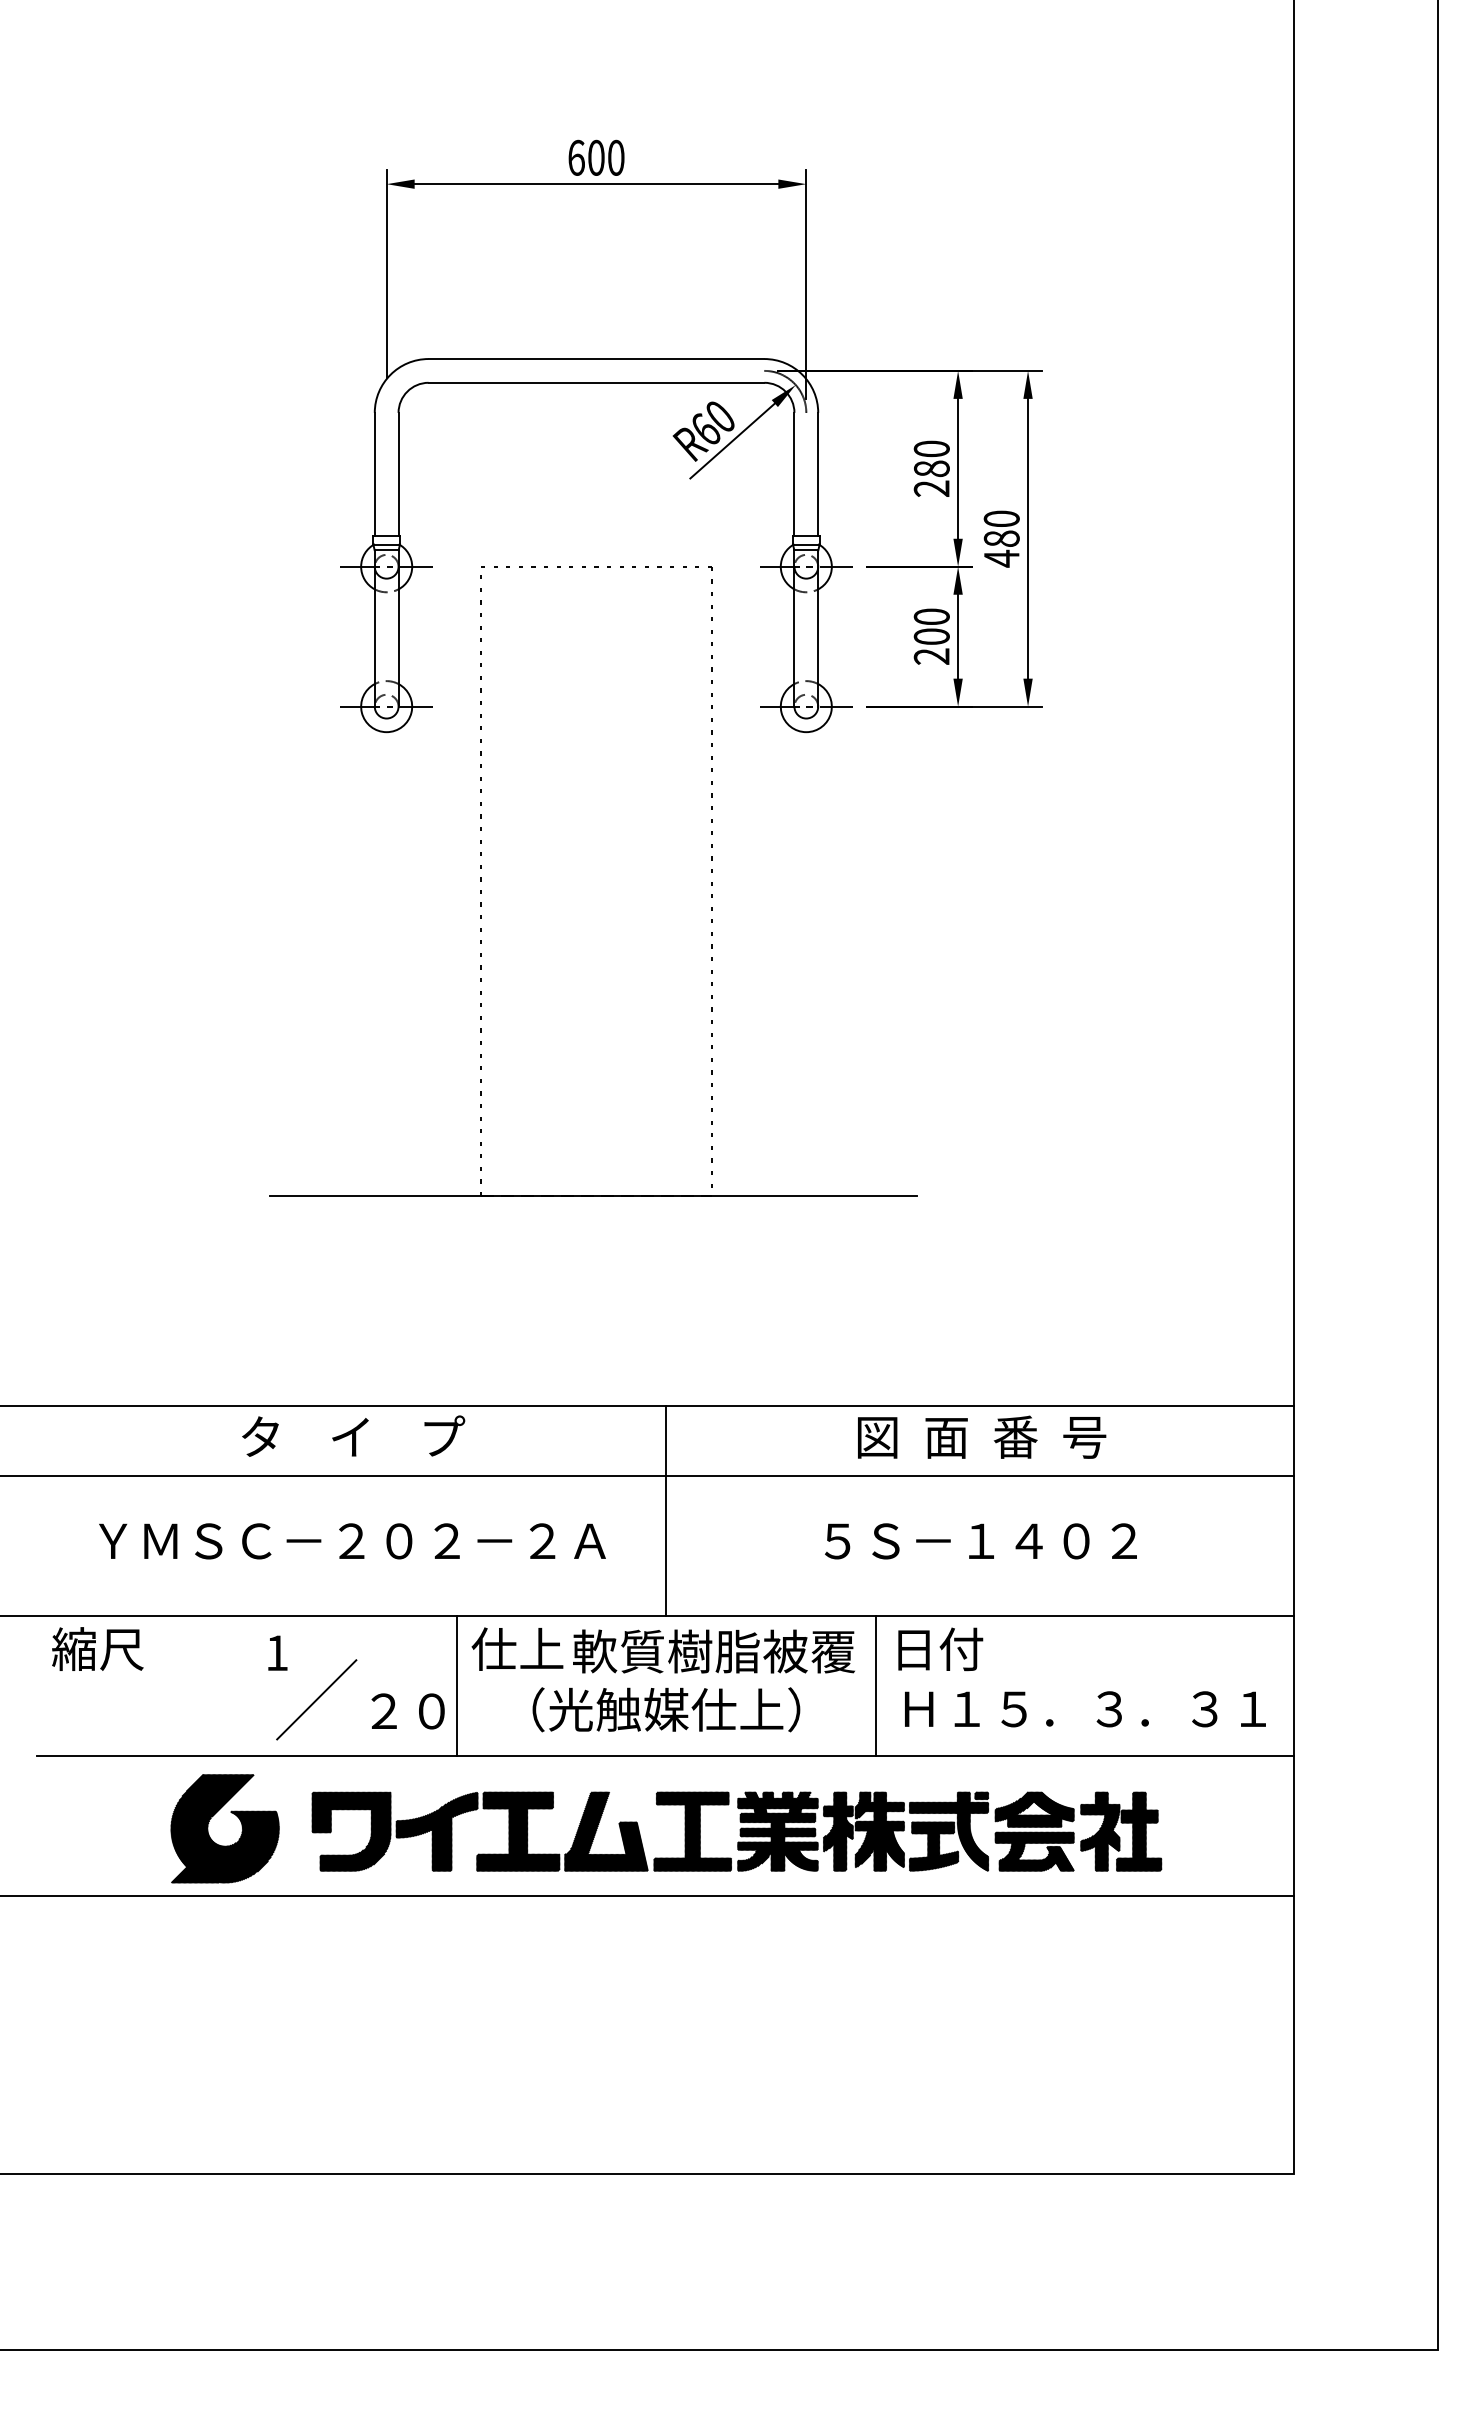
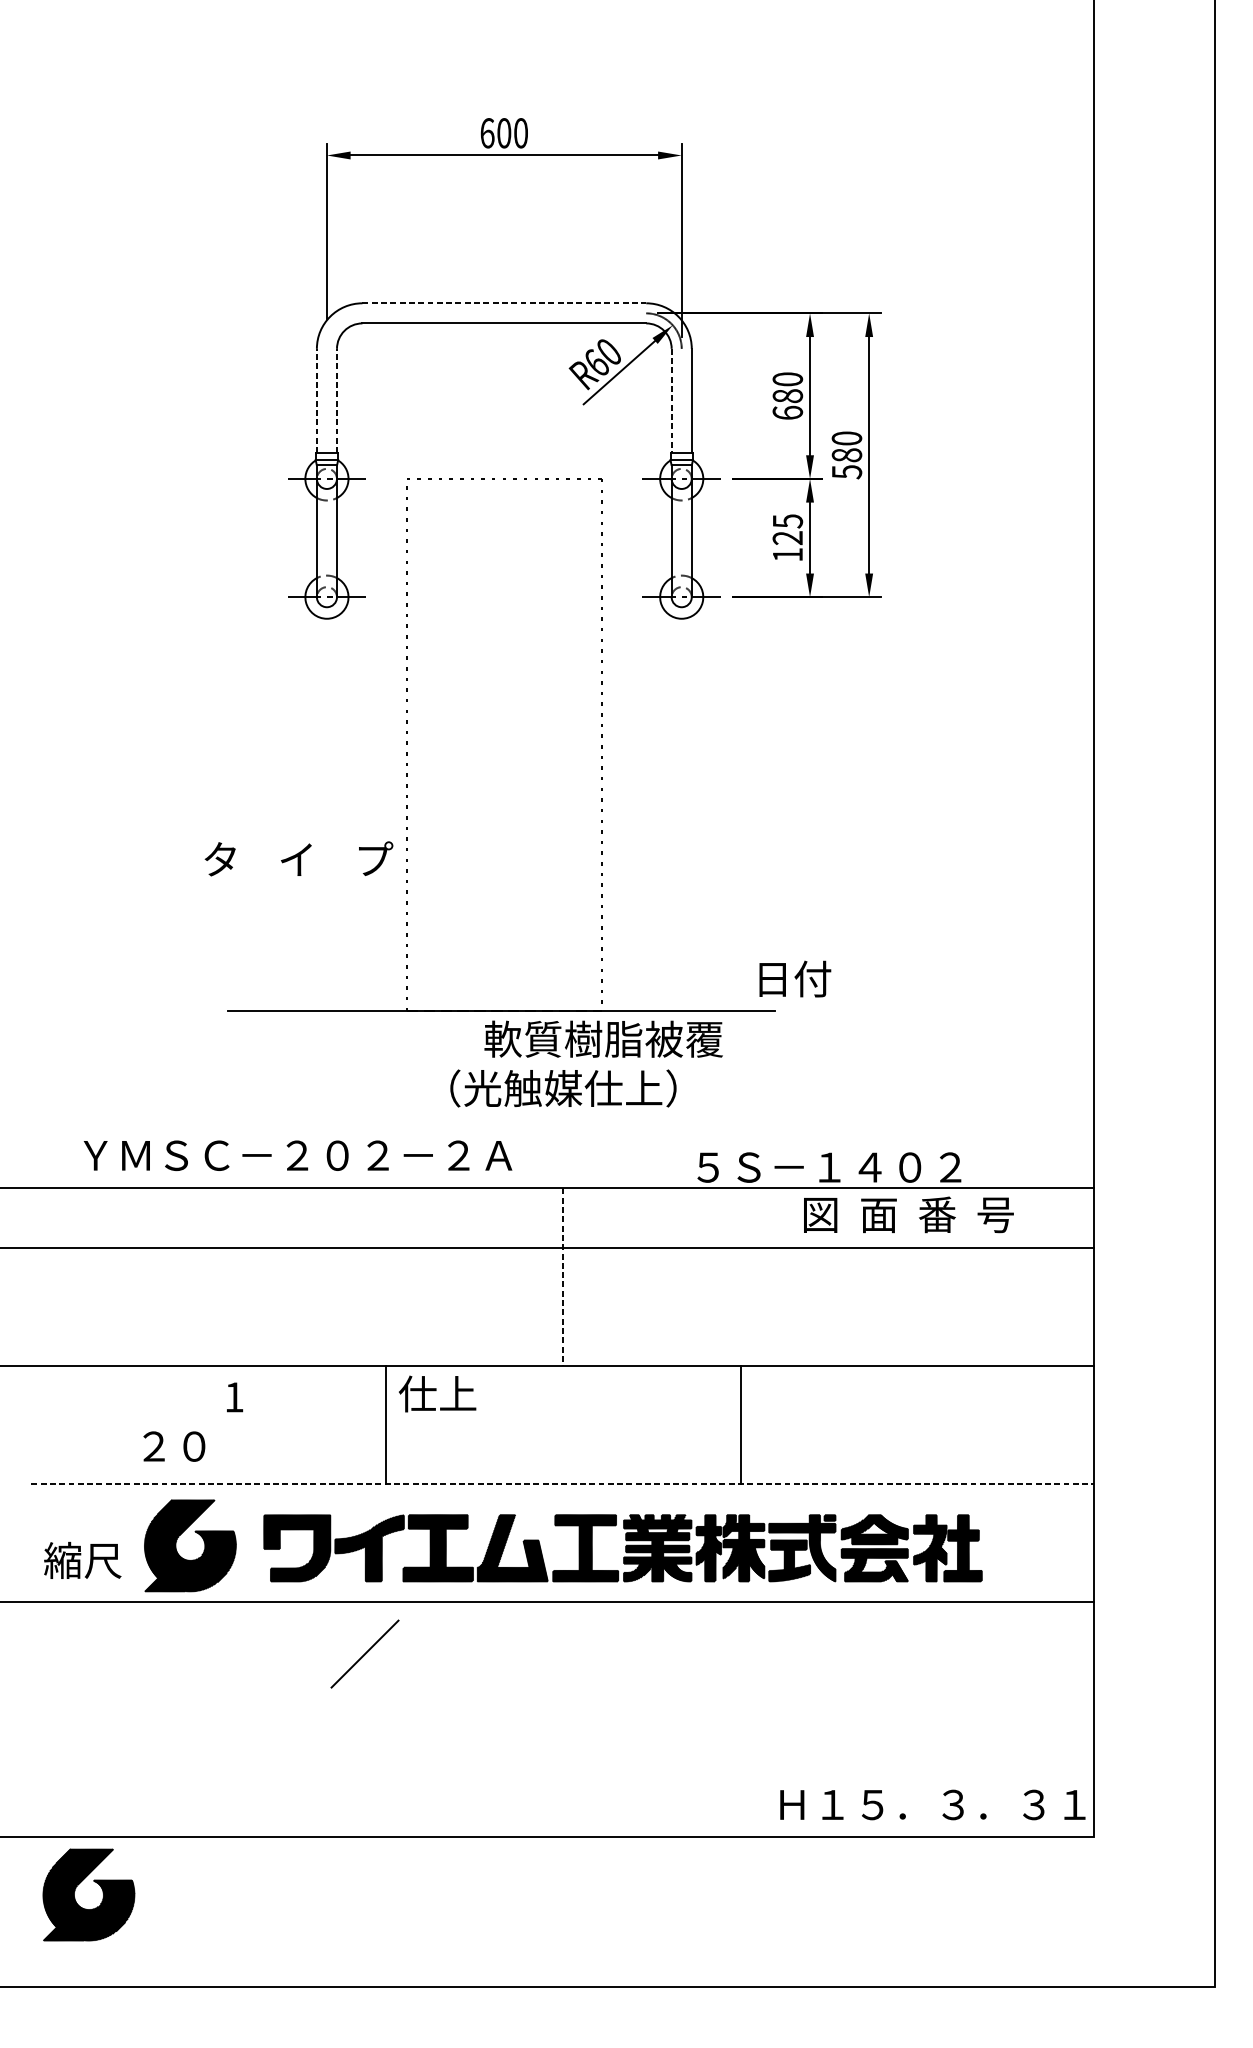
line: (596, 359) -> (504, 303), solid -> dashed
line: (374, 474) -> (316, 400), solid -> dashed
line: (398, 474) -> (336, 400), solid -> dashed
line: (794, 474) -> (671, 400), solid -> dashed
text: (931, 488) -> (787, 412), 280 -> 680
text: (1001, 558) -> (846, 471), 480 -> 580
text: (931, 636) -> (787, 537), 200 -> 125
text: (353, 1435) -> (298, 858), moved
text: (982, 1436) -> (909, 1214), moved
line: (666, 1510) -> (563, 1276), solid -> dashed
text: (352, 1541) -> (298, 1155), moved
text: (980, 1541) -> (828, 1167), moved
text: (97, 1648) -> (82, 1559), moved
text: (940, 1649) -> (795, 979), moved
text: (693, 1680) -> (586, 1063), moved
line: (316, 1699) -> (364, 1653), moved
text: (1085, 1709) -> (932, 1805), moved
text: (407, 1711) -> (173, 1446), moved
line: (665, 1755) -> (562, 1483), solid -> dashed
part: (89, 2236) -> (75, 1890), added

